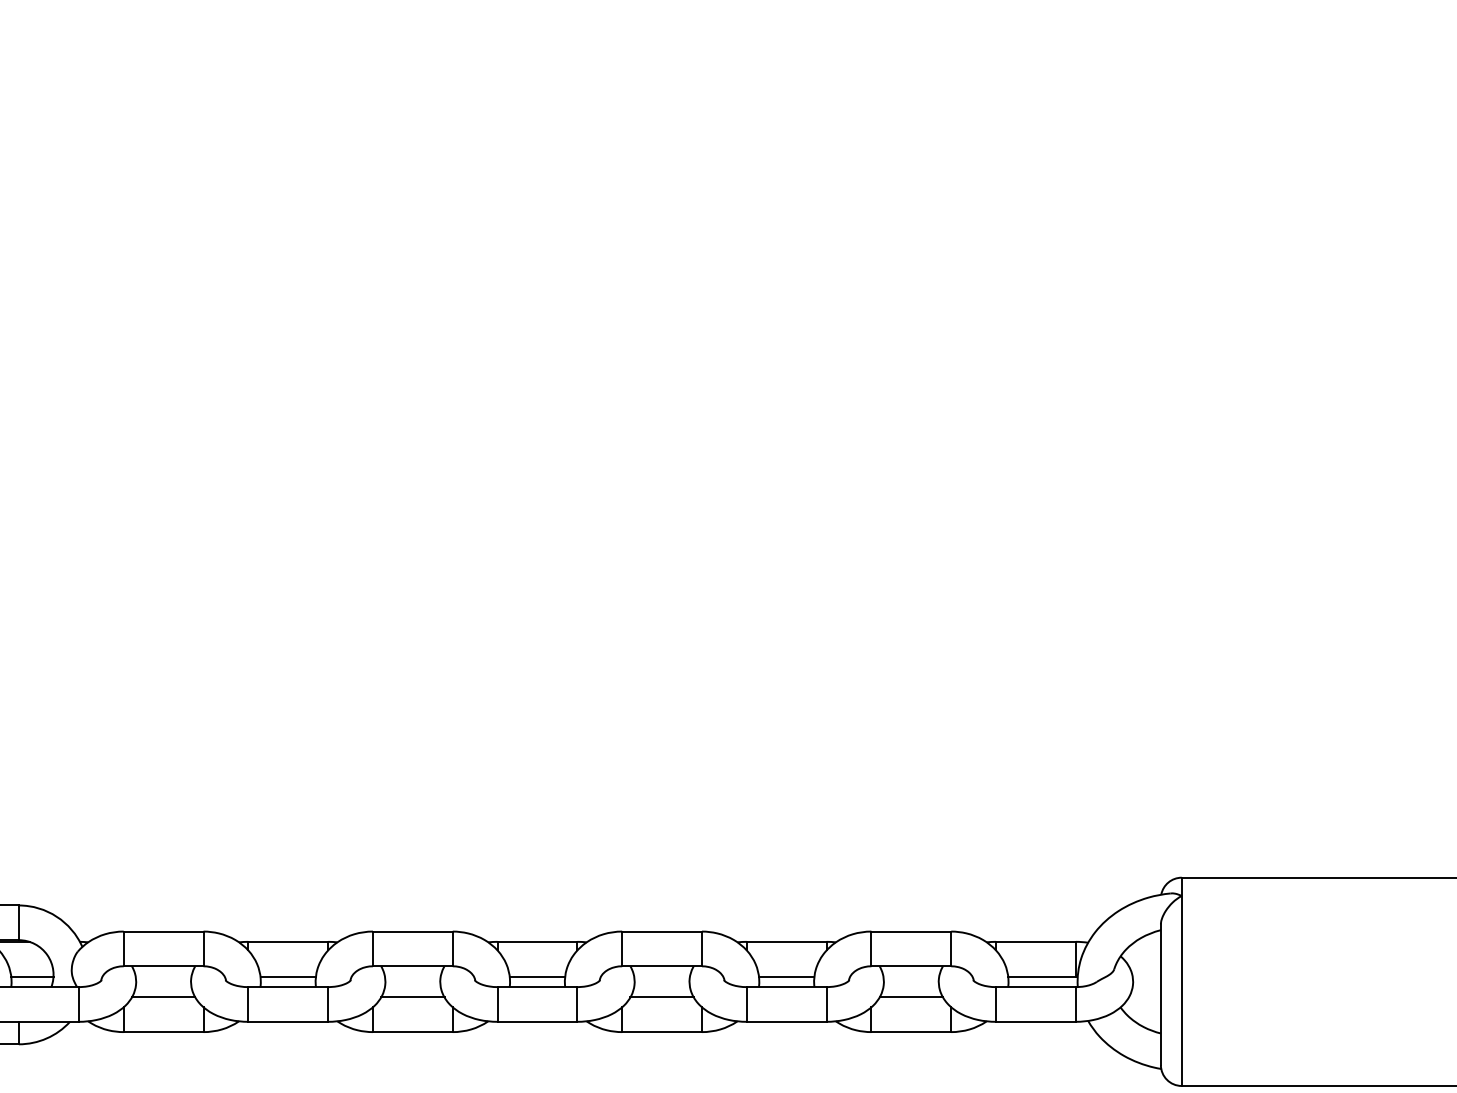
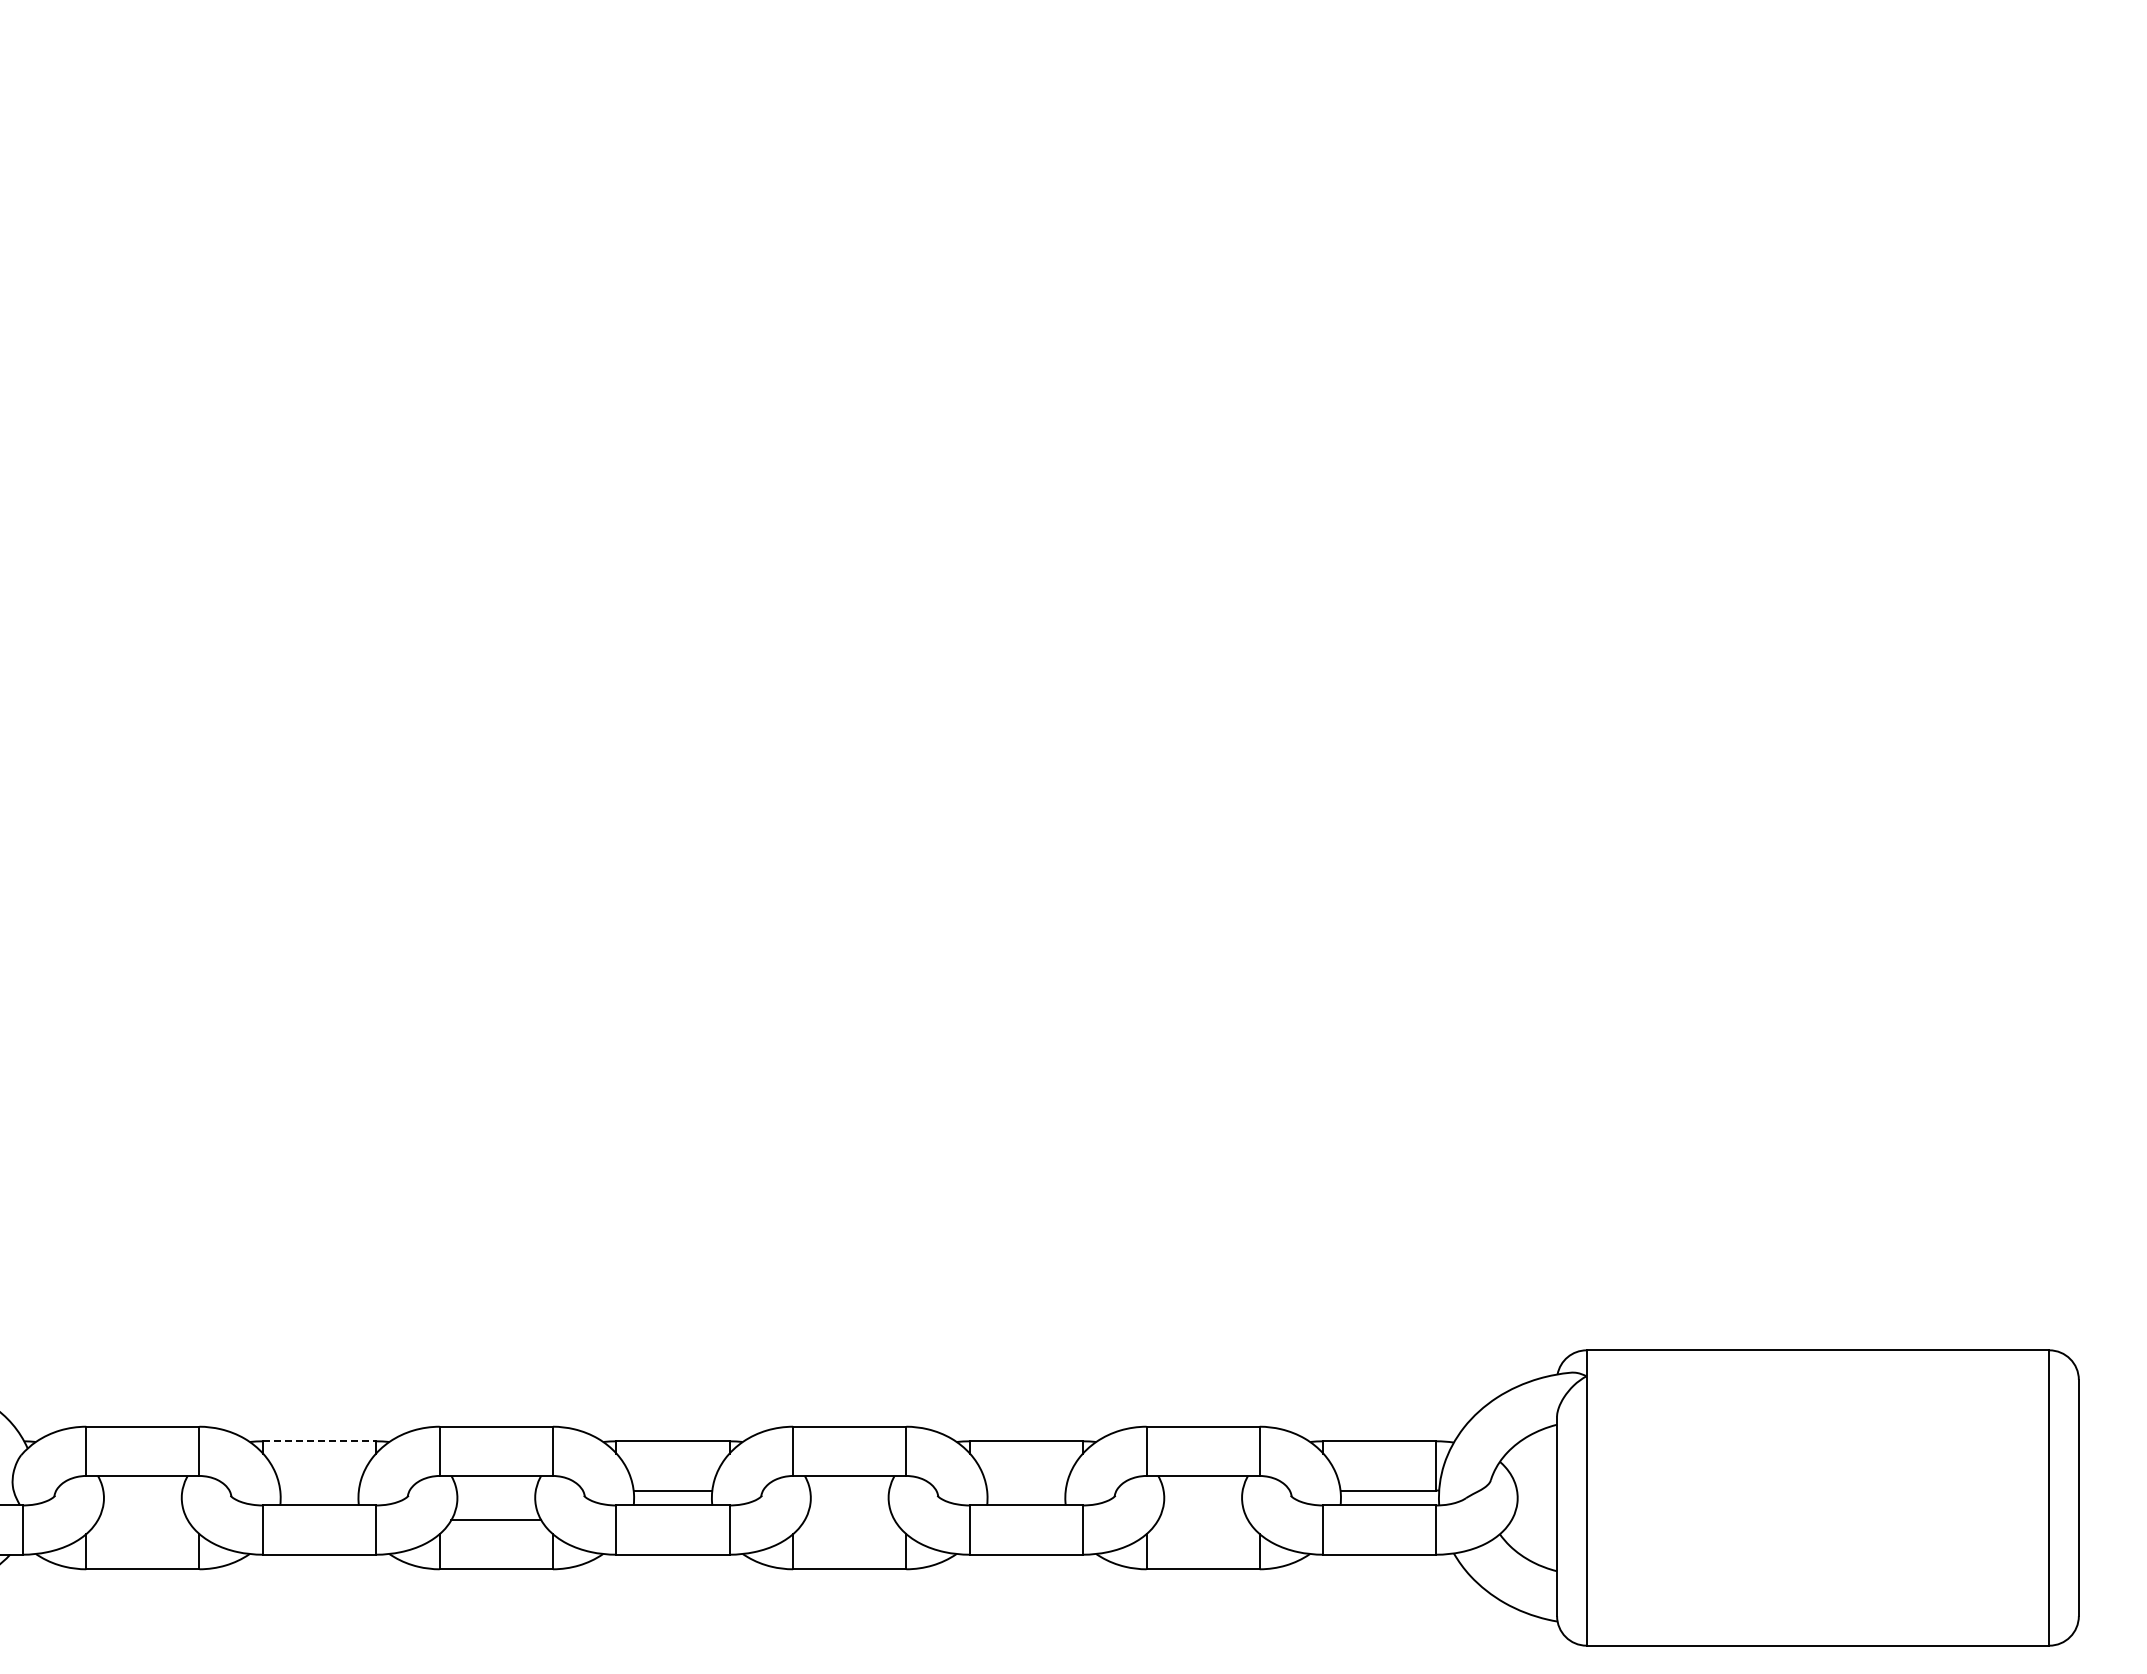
line: (288, 941) -> (319, 1441), solid -> dashed
line: (288, 976) -> (319, 1490), removed
line: (786, 976) -> (1026, 1490), removed
line: (163, 997) -> (142, 1520), removed
line: (661, 997) -> (849, 1520), removed
line: (911, 997) -> (1203, 1520), removed

